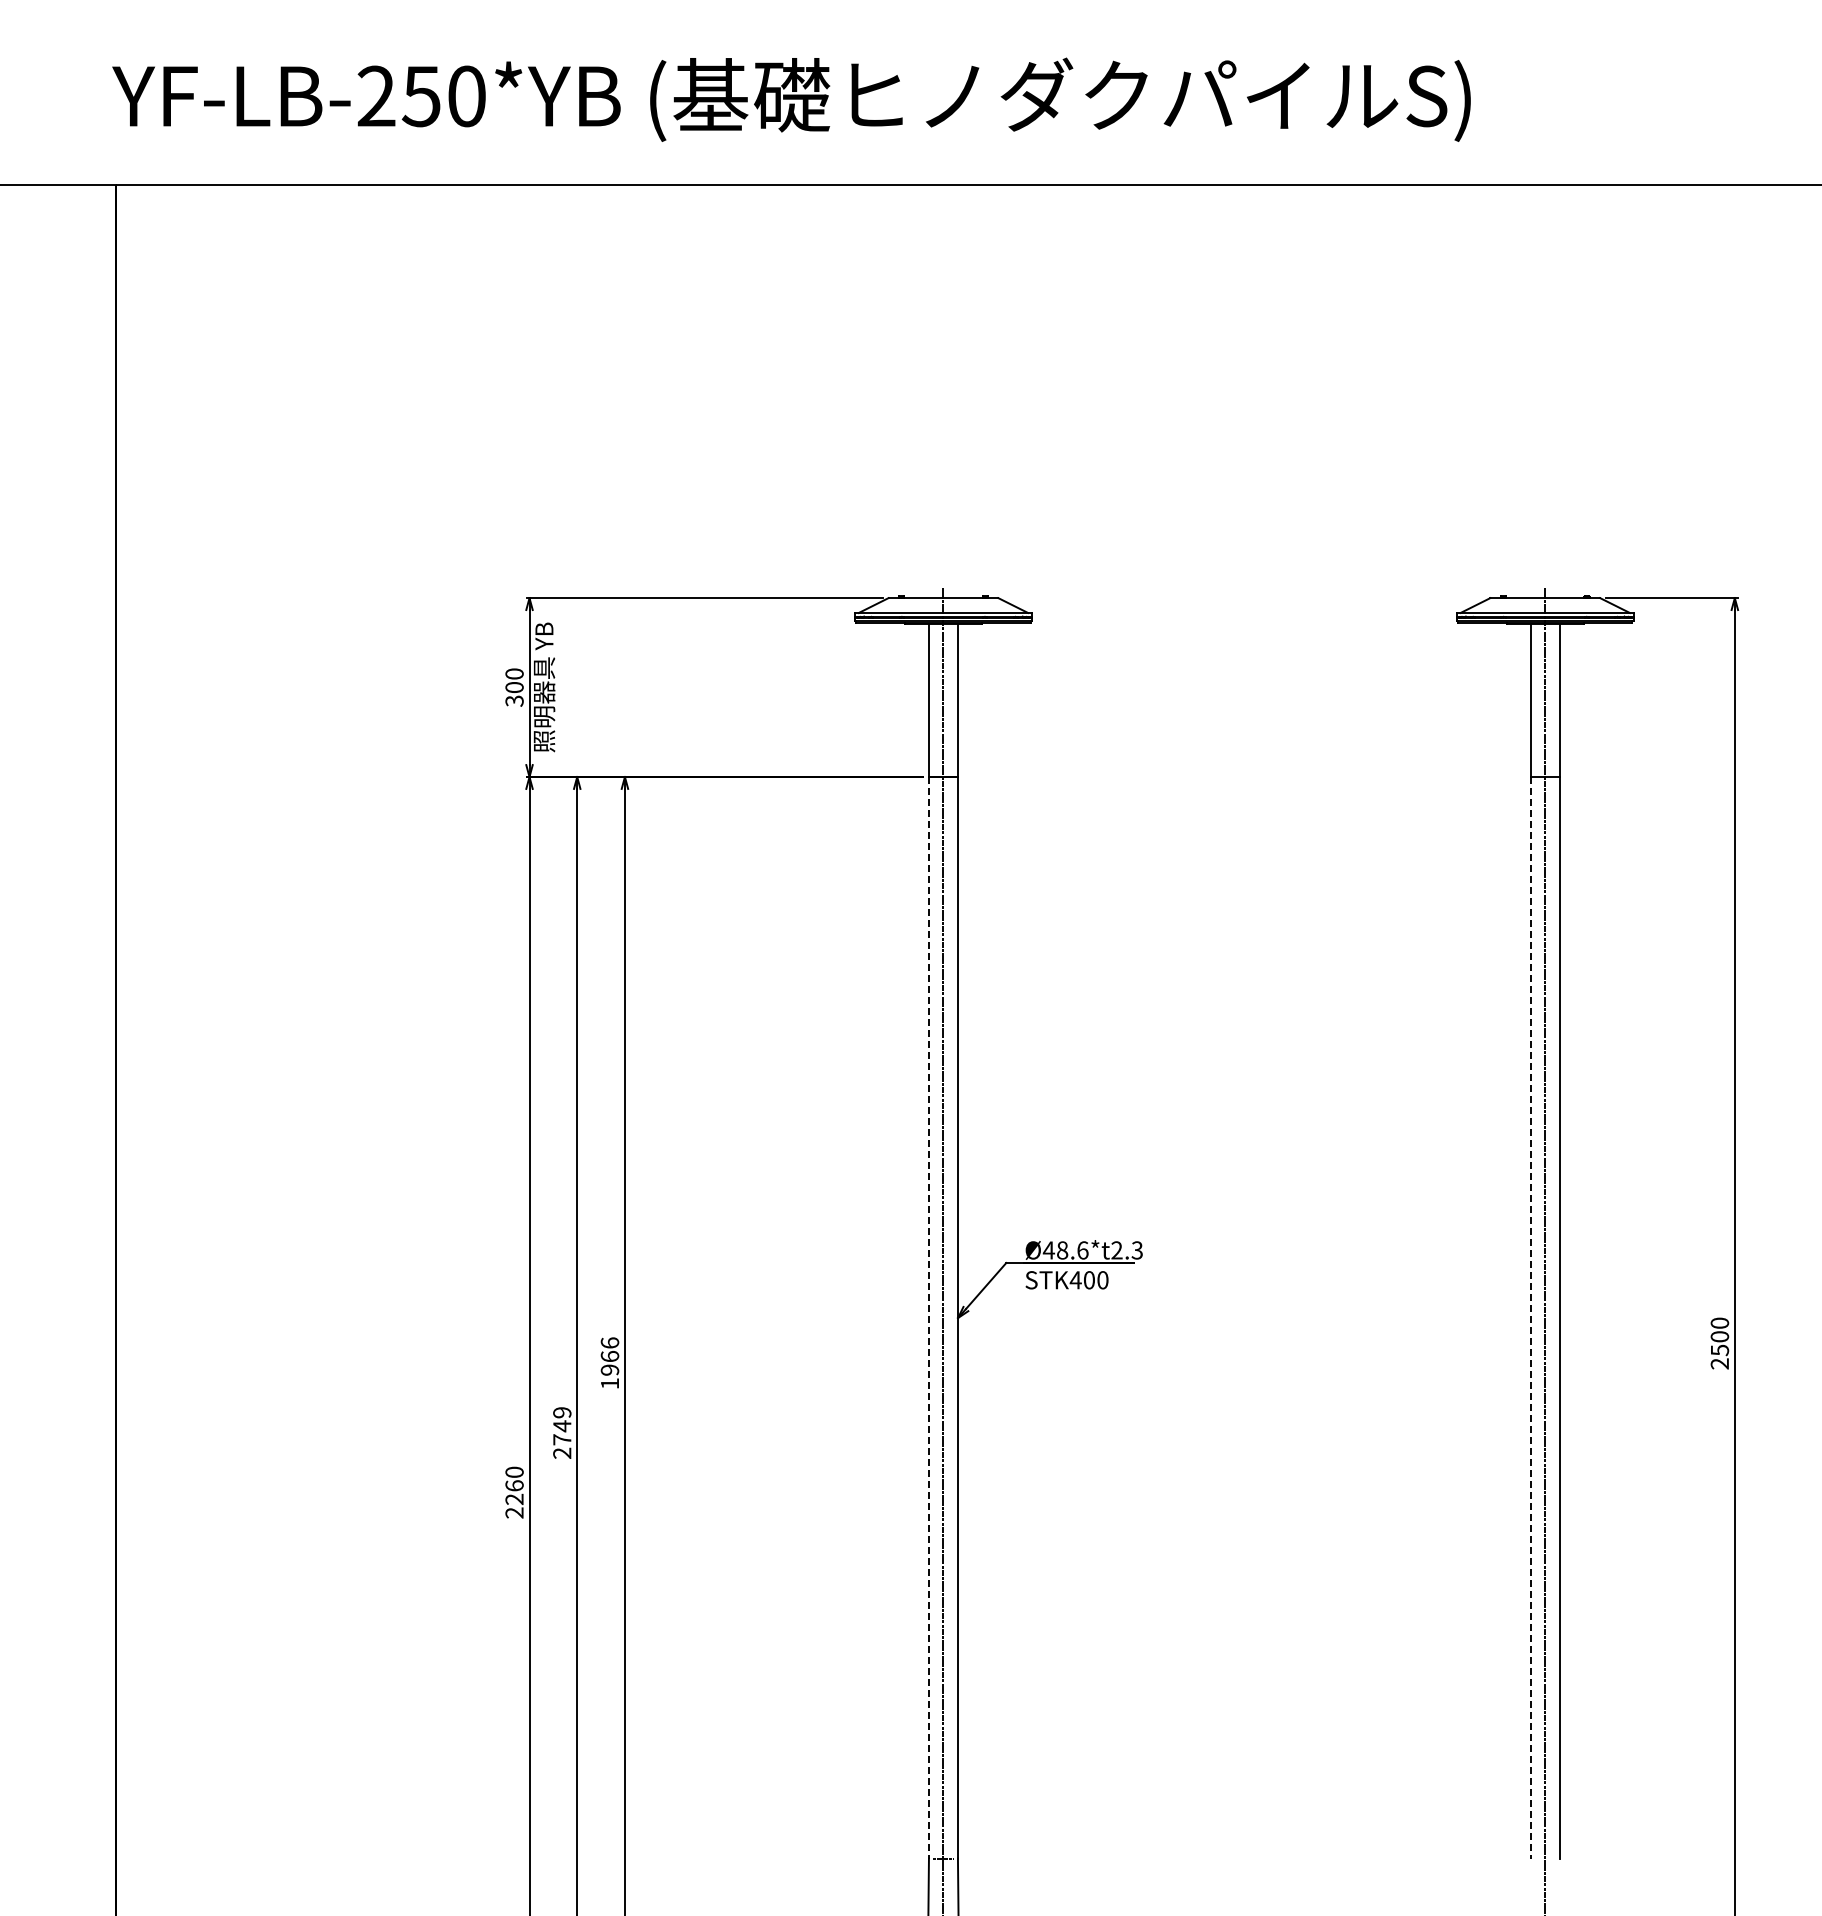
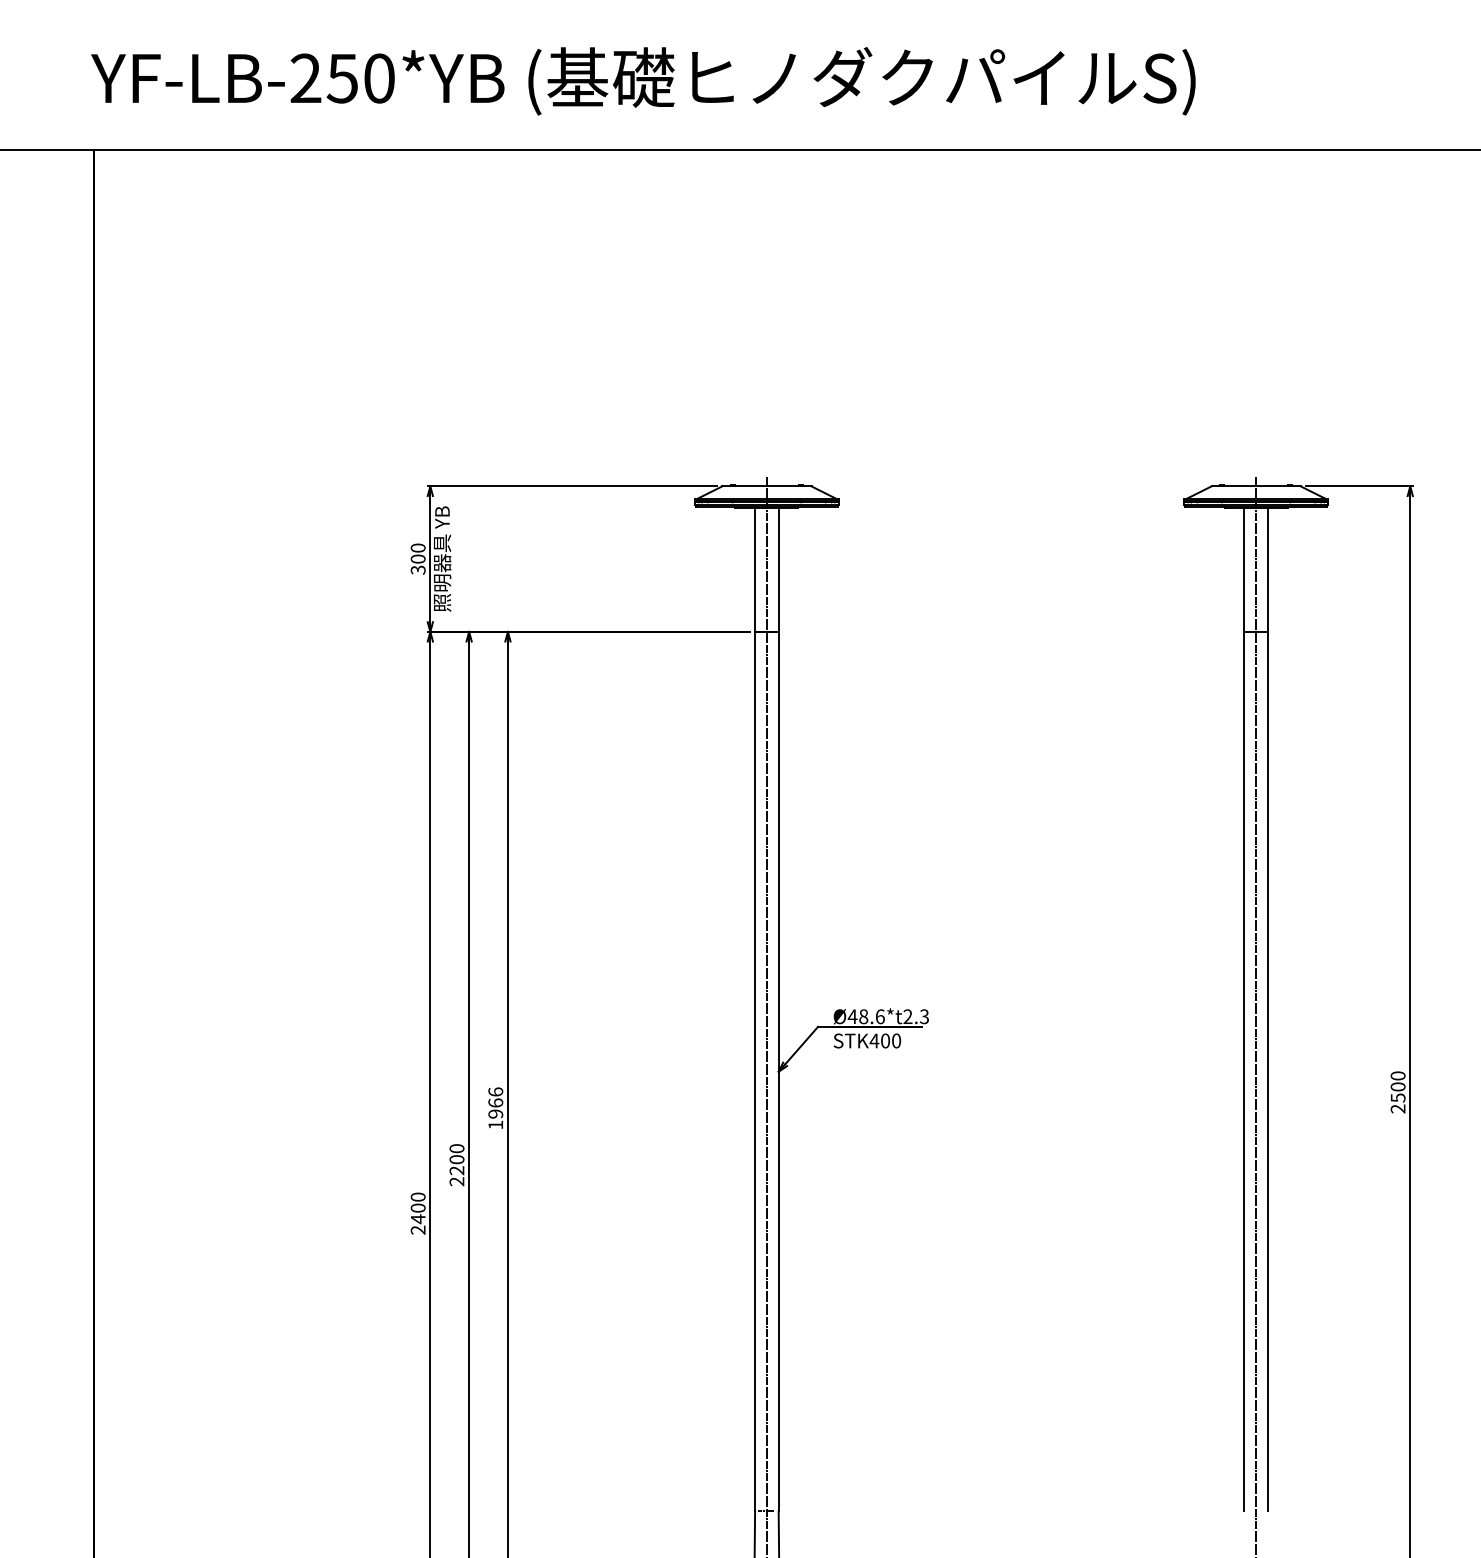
line: (928, 1317) -> (754, 1071), dashed -> solid
line: (1530, 1317) -> (1244, 1071), dashed -> solid
text: (562, 1426) -> (457, 1159), 2749 -> 2200
text: (514, 1492) -> (418, 1213), 2260 -> 2400

